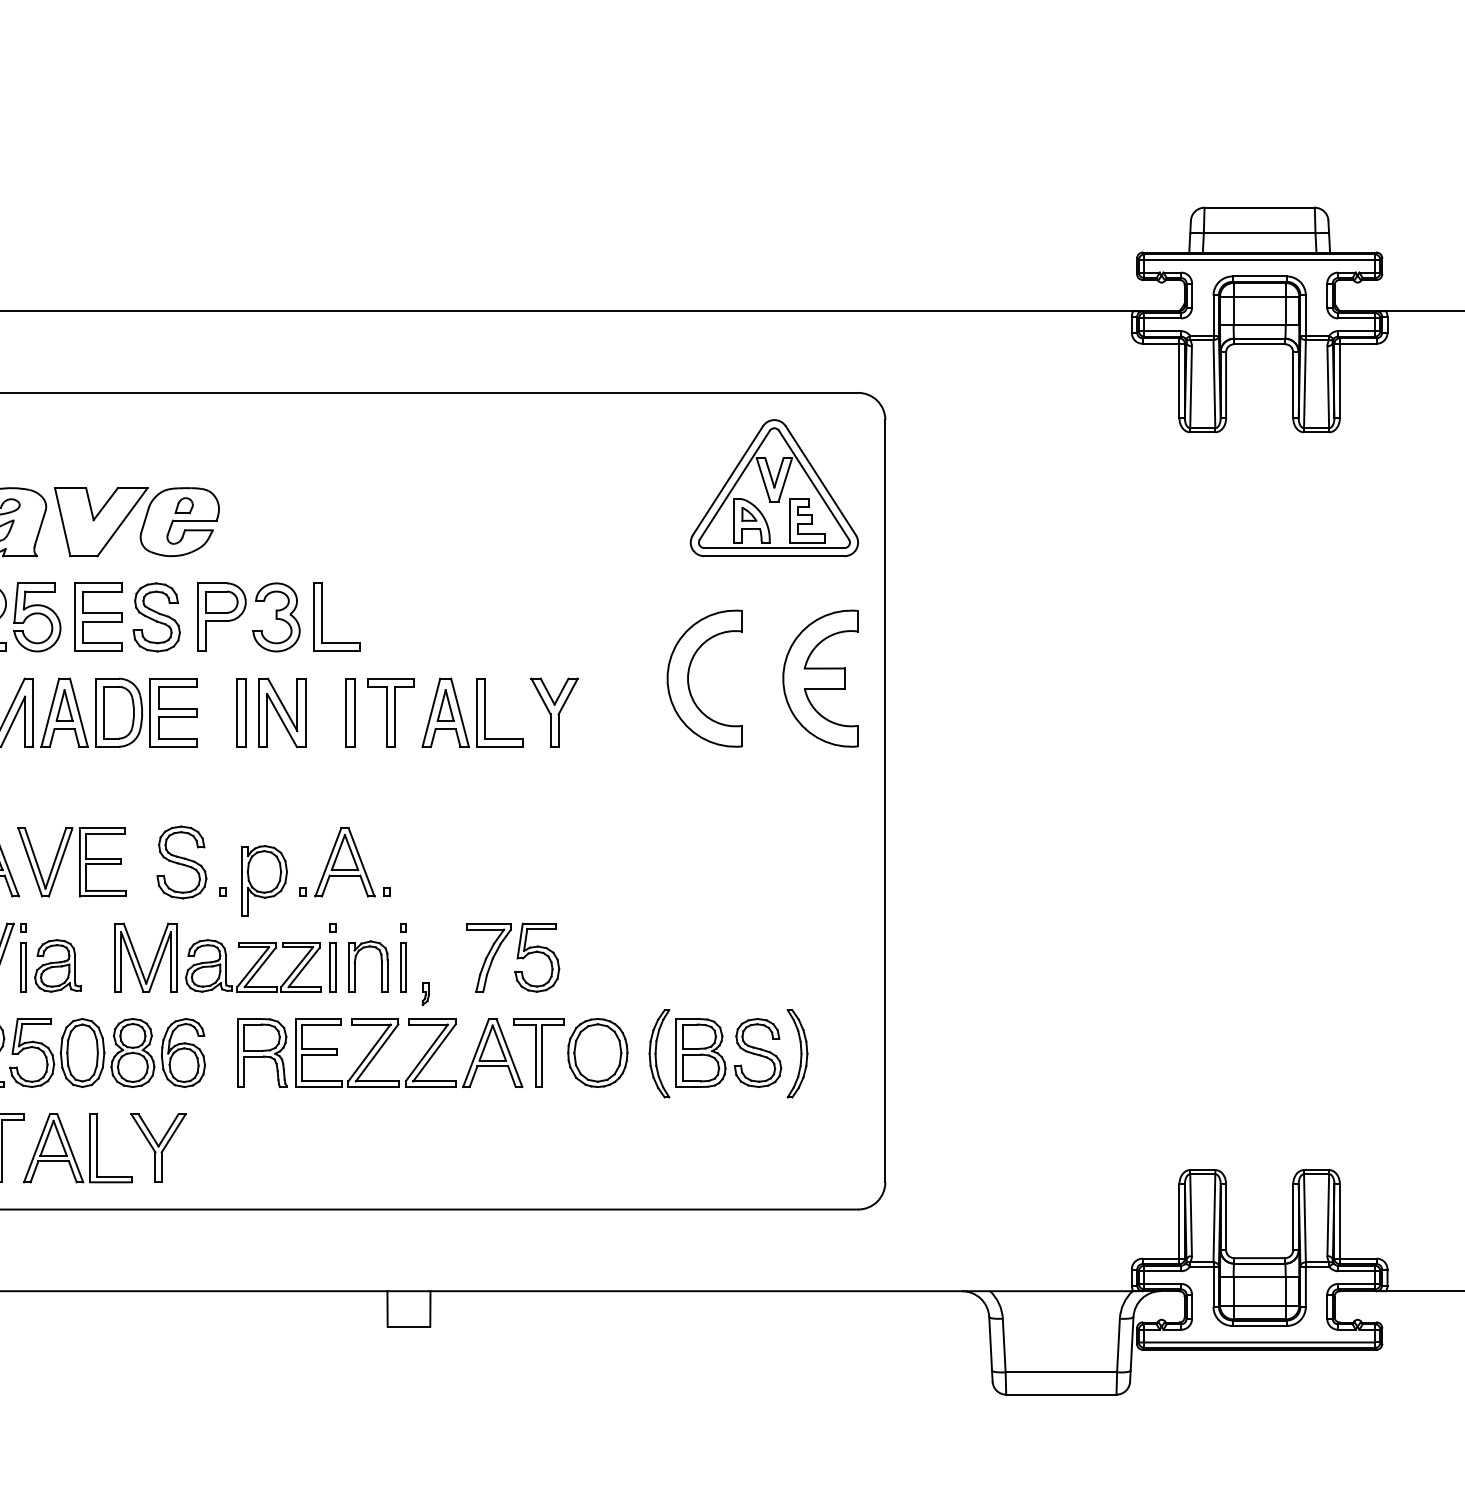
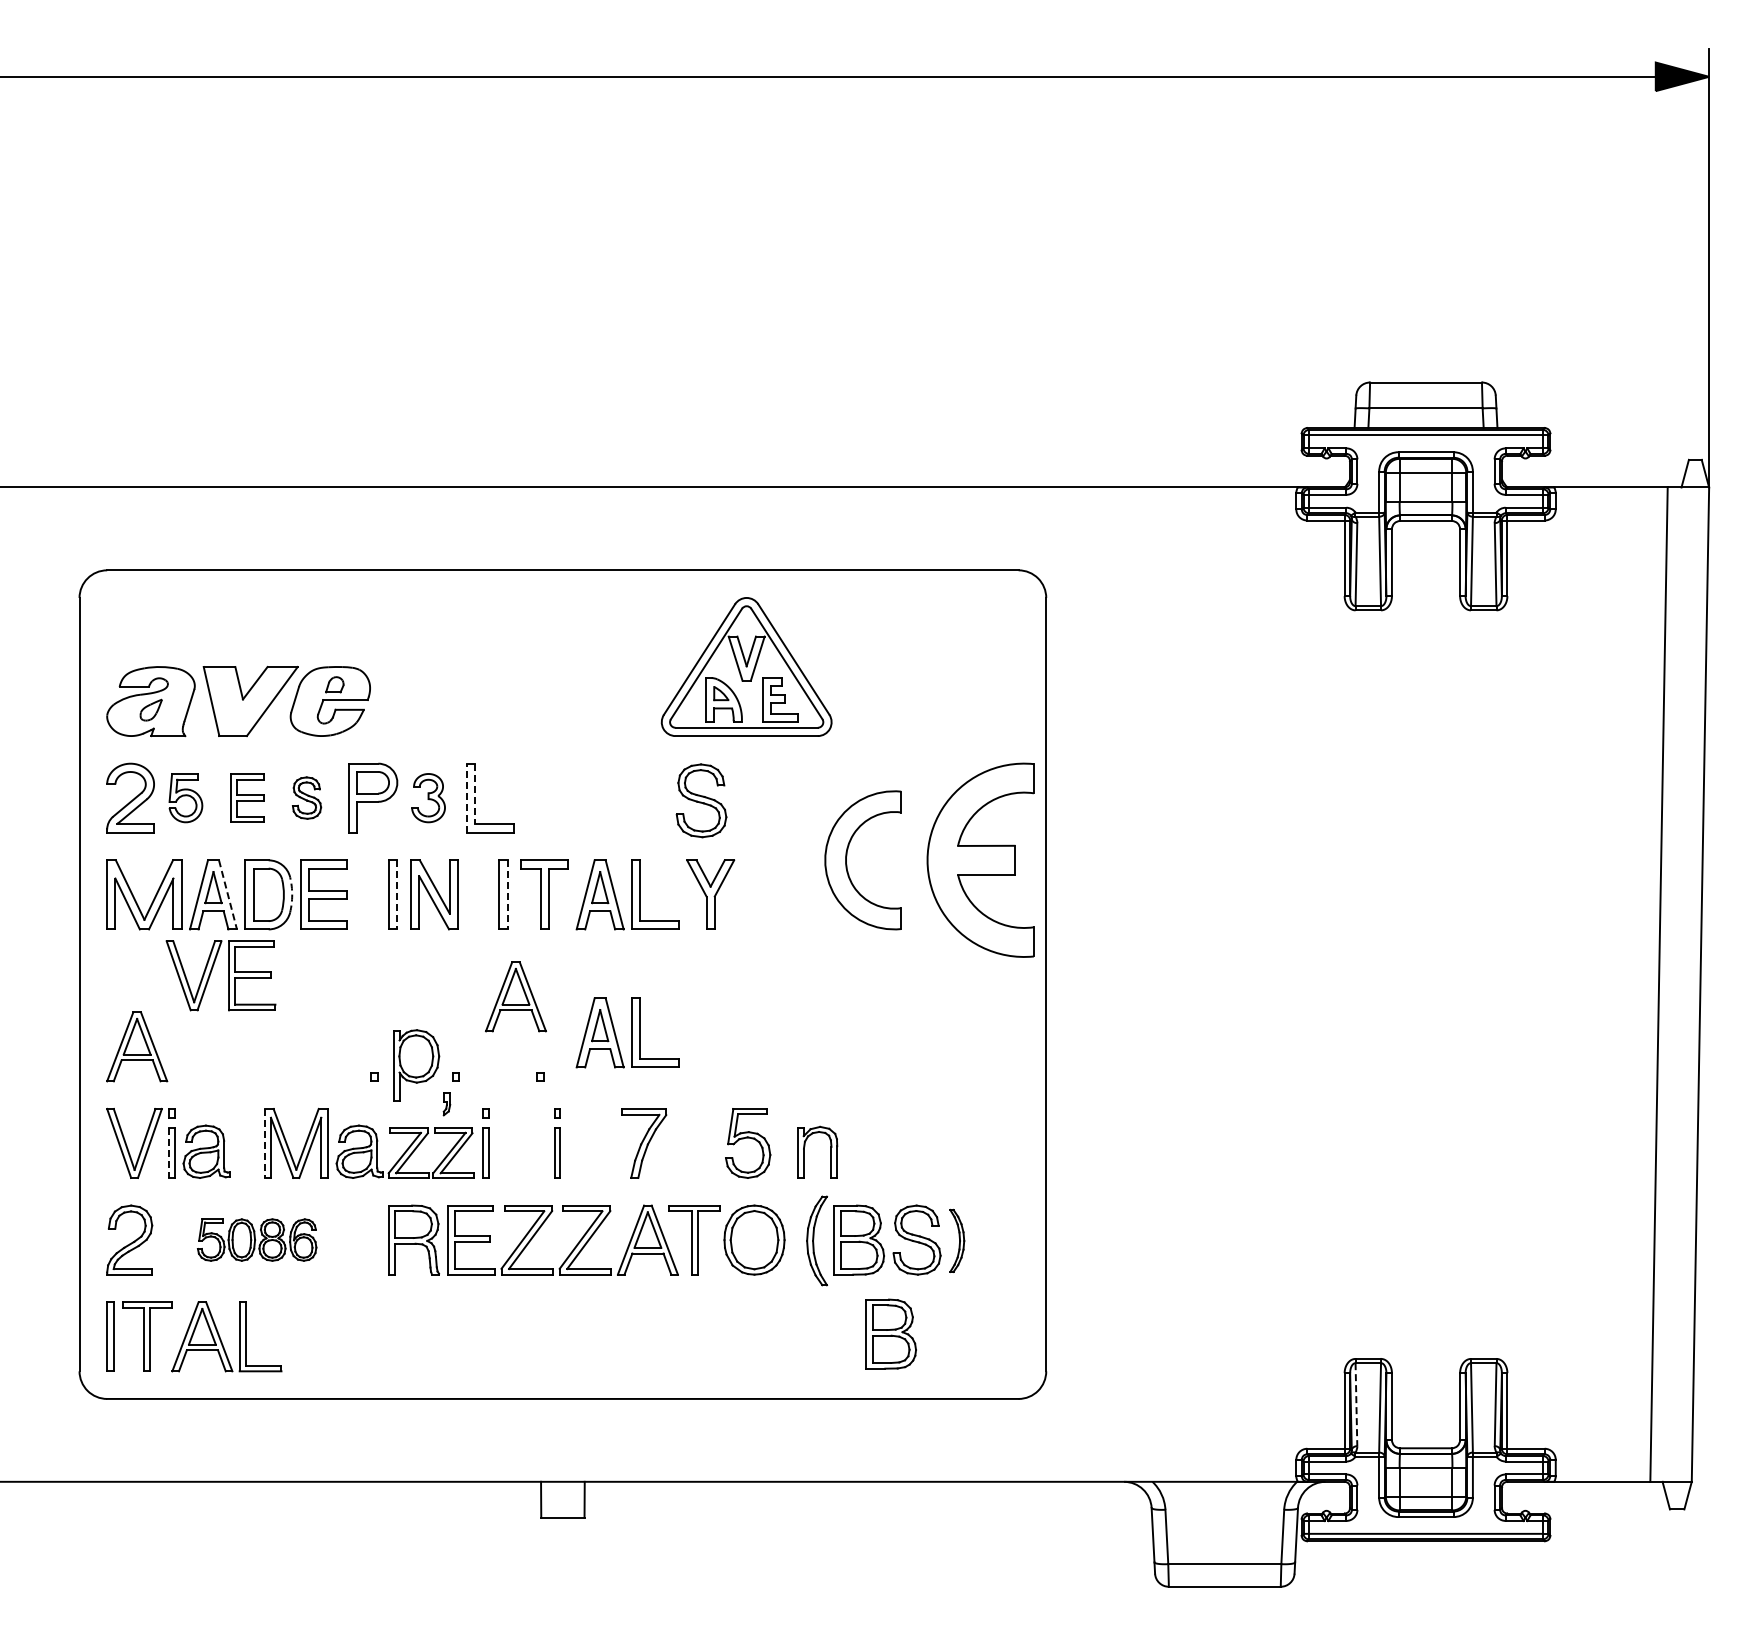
part: (774, 487) -> (746, 666), moved
line: (321, 613) -> (474, 794), solid -> dashed
part: (37, 616) -> (185, 797), size x0.7
part: (156, 616) -> (306, 797), size x0.6
part: (276, 616) -> (428, 797), size x0.7
part: (98, 617) -> (247, 798), size x0.7
line: (313, 617) -> (466, 798), solid -> dashed
part: (820, 678) -> (980, 860), size x1.4
line: (79, 712) -> (228, 894), solid -> dashed
arc: (142, 712) -> (292, 894), solid -> dashed
line: (245, 712) -> (397, 894), solid -> dashed
line: (354, 712) -> (507, 894), solid -> dashed
part: (472, 848) -> (627, 1032), added
part: (79, 862) -> (228, 975), moved
part: (181, 862) -> (701, 800), moved
part: (344, 862) -> (515, 996), moved
line: (114, 957) -> (264, 1143), solid -> dashed
part: (537, 957) -> (748, 1143), moved
part: (356, 960) -> (805, 1146), moved
line: (20, 967) -> (168, 1153), solid -> dashed
part: (425, 994) -> (446, 1104), moved
part: (106, 1052) -> (256, 1239), size x0.6
part: (797, 1053) -> (957, 1240), size x0.7
part: (731, 1145) -> (890, 1333), added
part: (158, 1147) -> (308, 1336), removed
line: (1191, 1215) -> (1356, 1404), solid -> dashed

